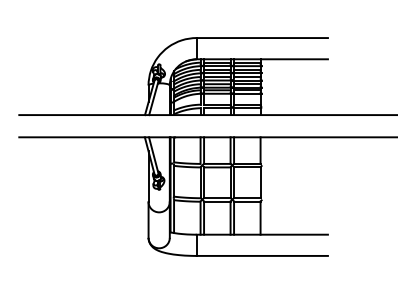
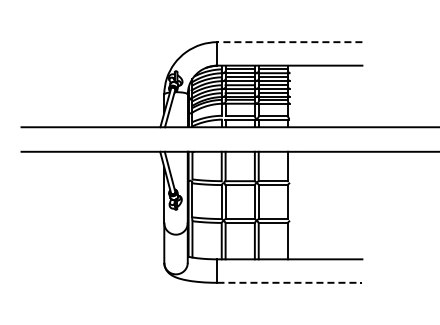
line: (261, 38) -> (289, 42), solid -> dashed
line: (262, 255) -> (290, 282), solid -> dashed

